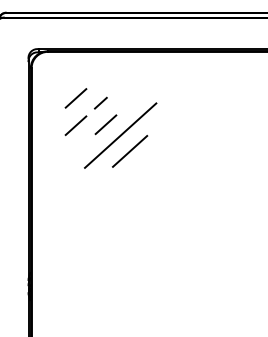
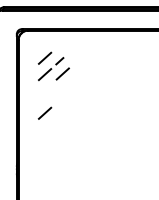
line: (120, 135) -> (71, 80), removed
line: (130, 150) -> (77, 89), removed
line: (75, 189) -> (44, 112), added

